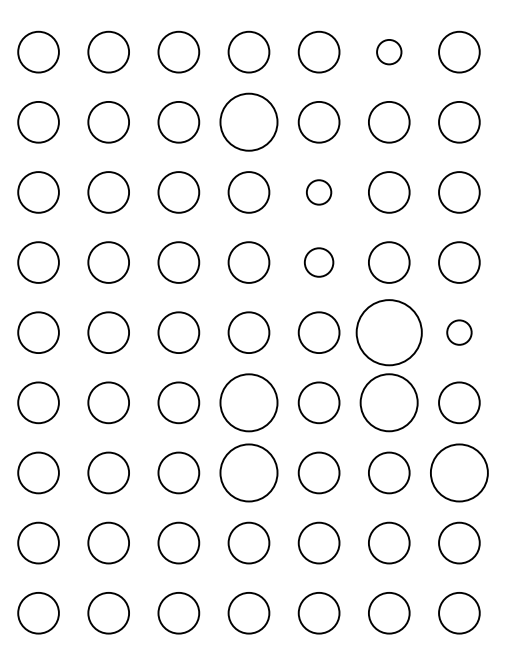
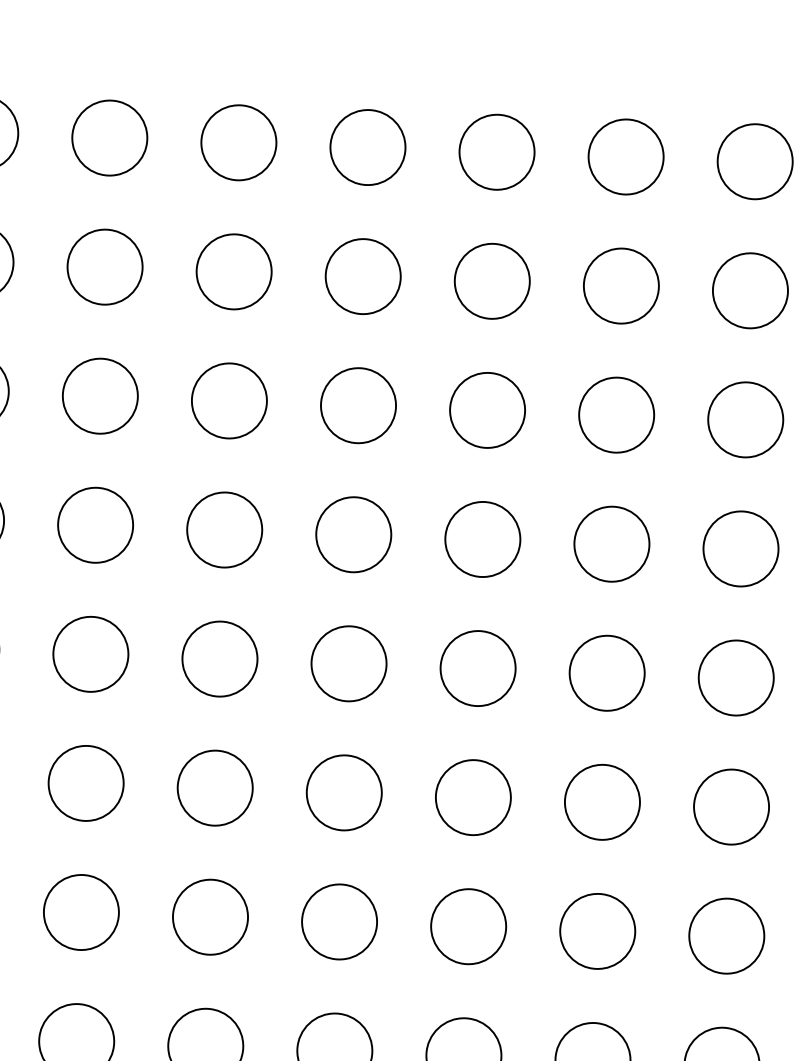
circle: (388, 51) -> (624, 155), size x1.67
circle: (248, 122) -> (362, 276), size x0.71
circle: (318, 192) -> (486, 410), size x1.67
circle: (318, 262) -> (481, 539), size x1.43
circle: (388, 332) -> (605, 672), size x0.62
circle: (459, 332) -> (736, 677), size x1.67
circle: (248, 402) -> (343, 792), size x0.71
circle: (389, 402) -> (602, 801), size x0.71
circle: (248, 472) -> (338, 921), size x0.71
circle: (459, 472) -> (727, 935), size x0.71

